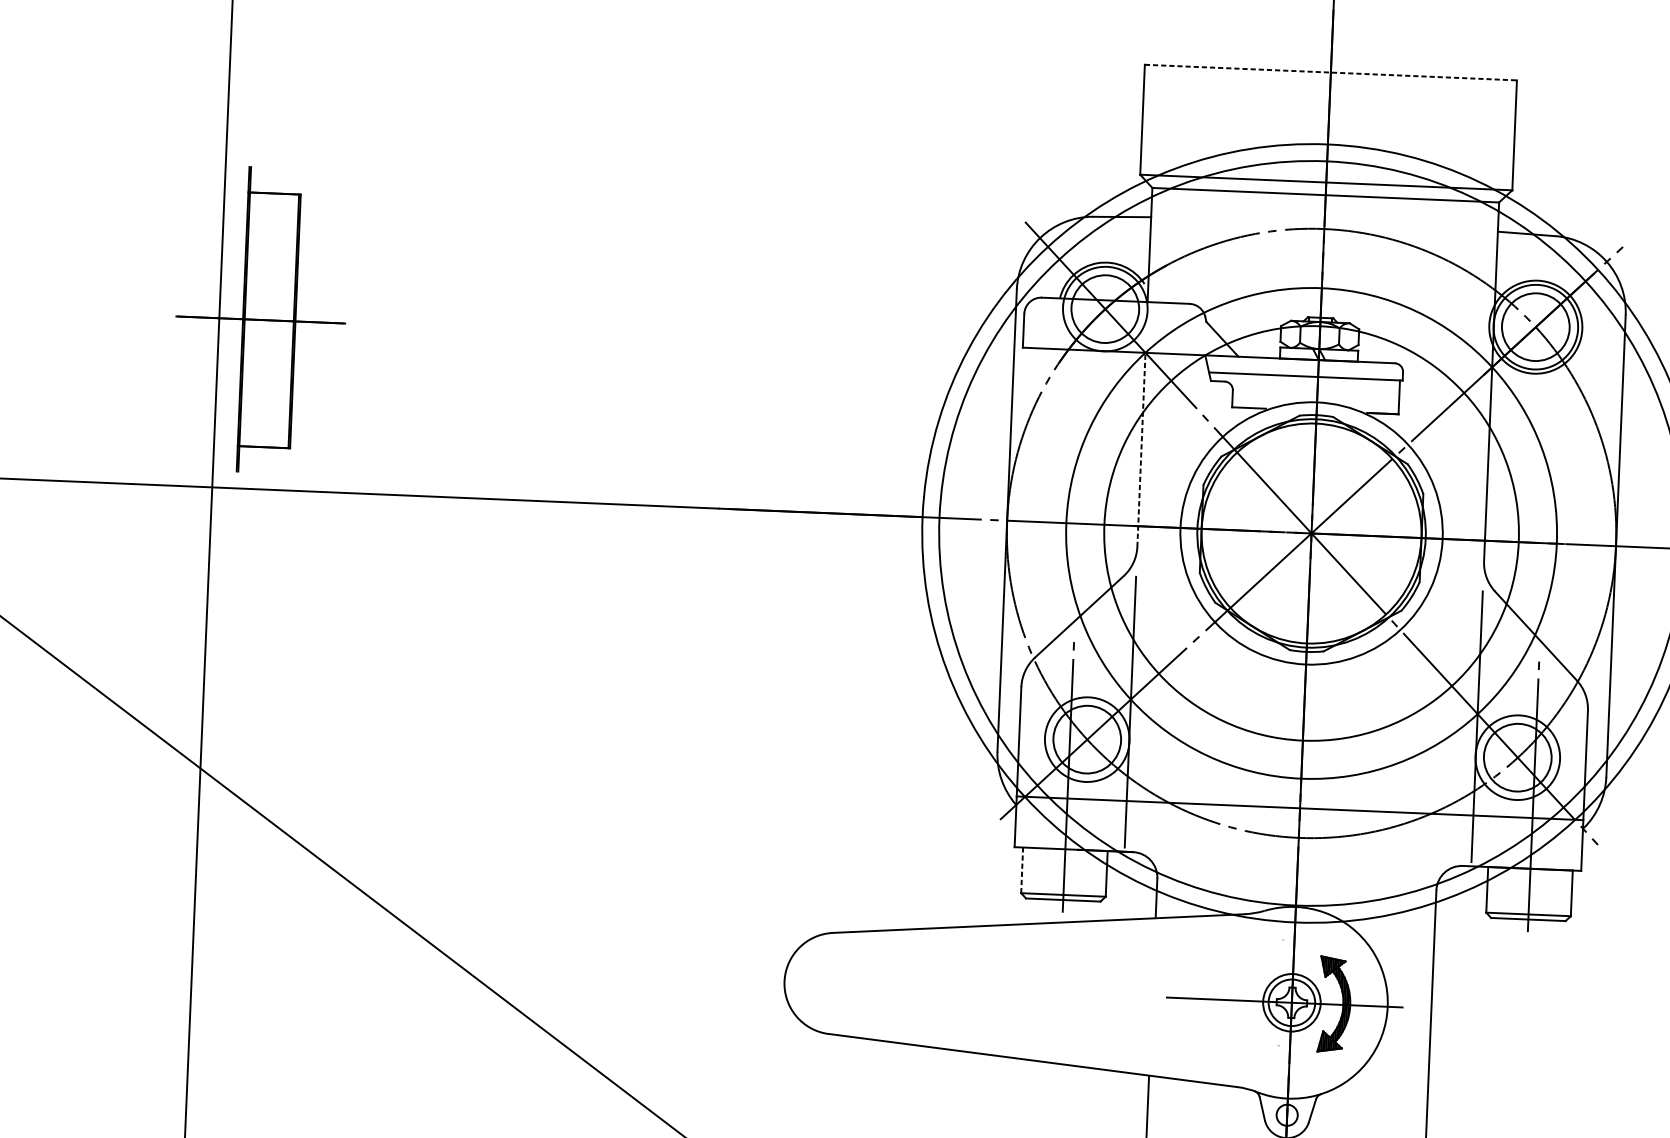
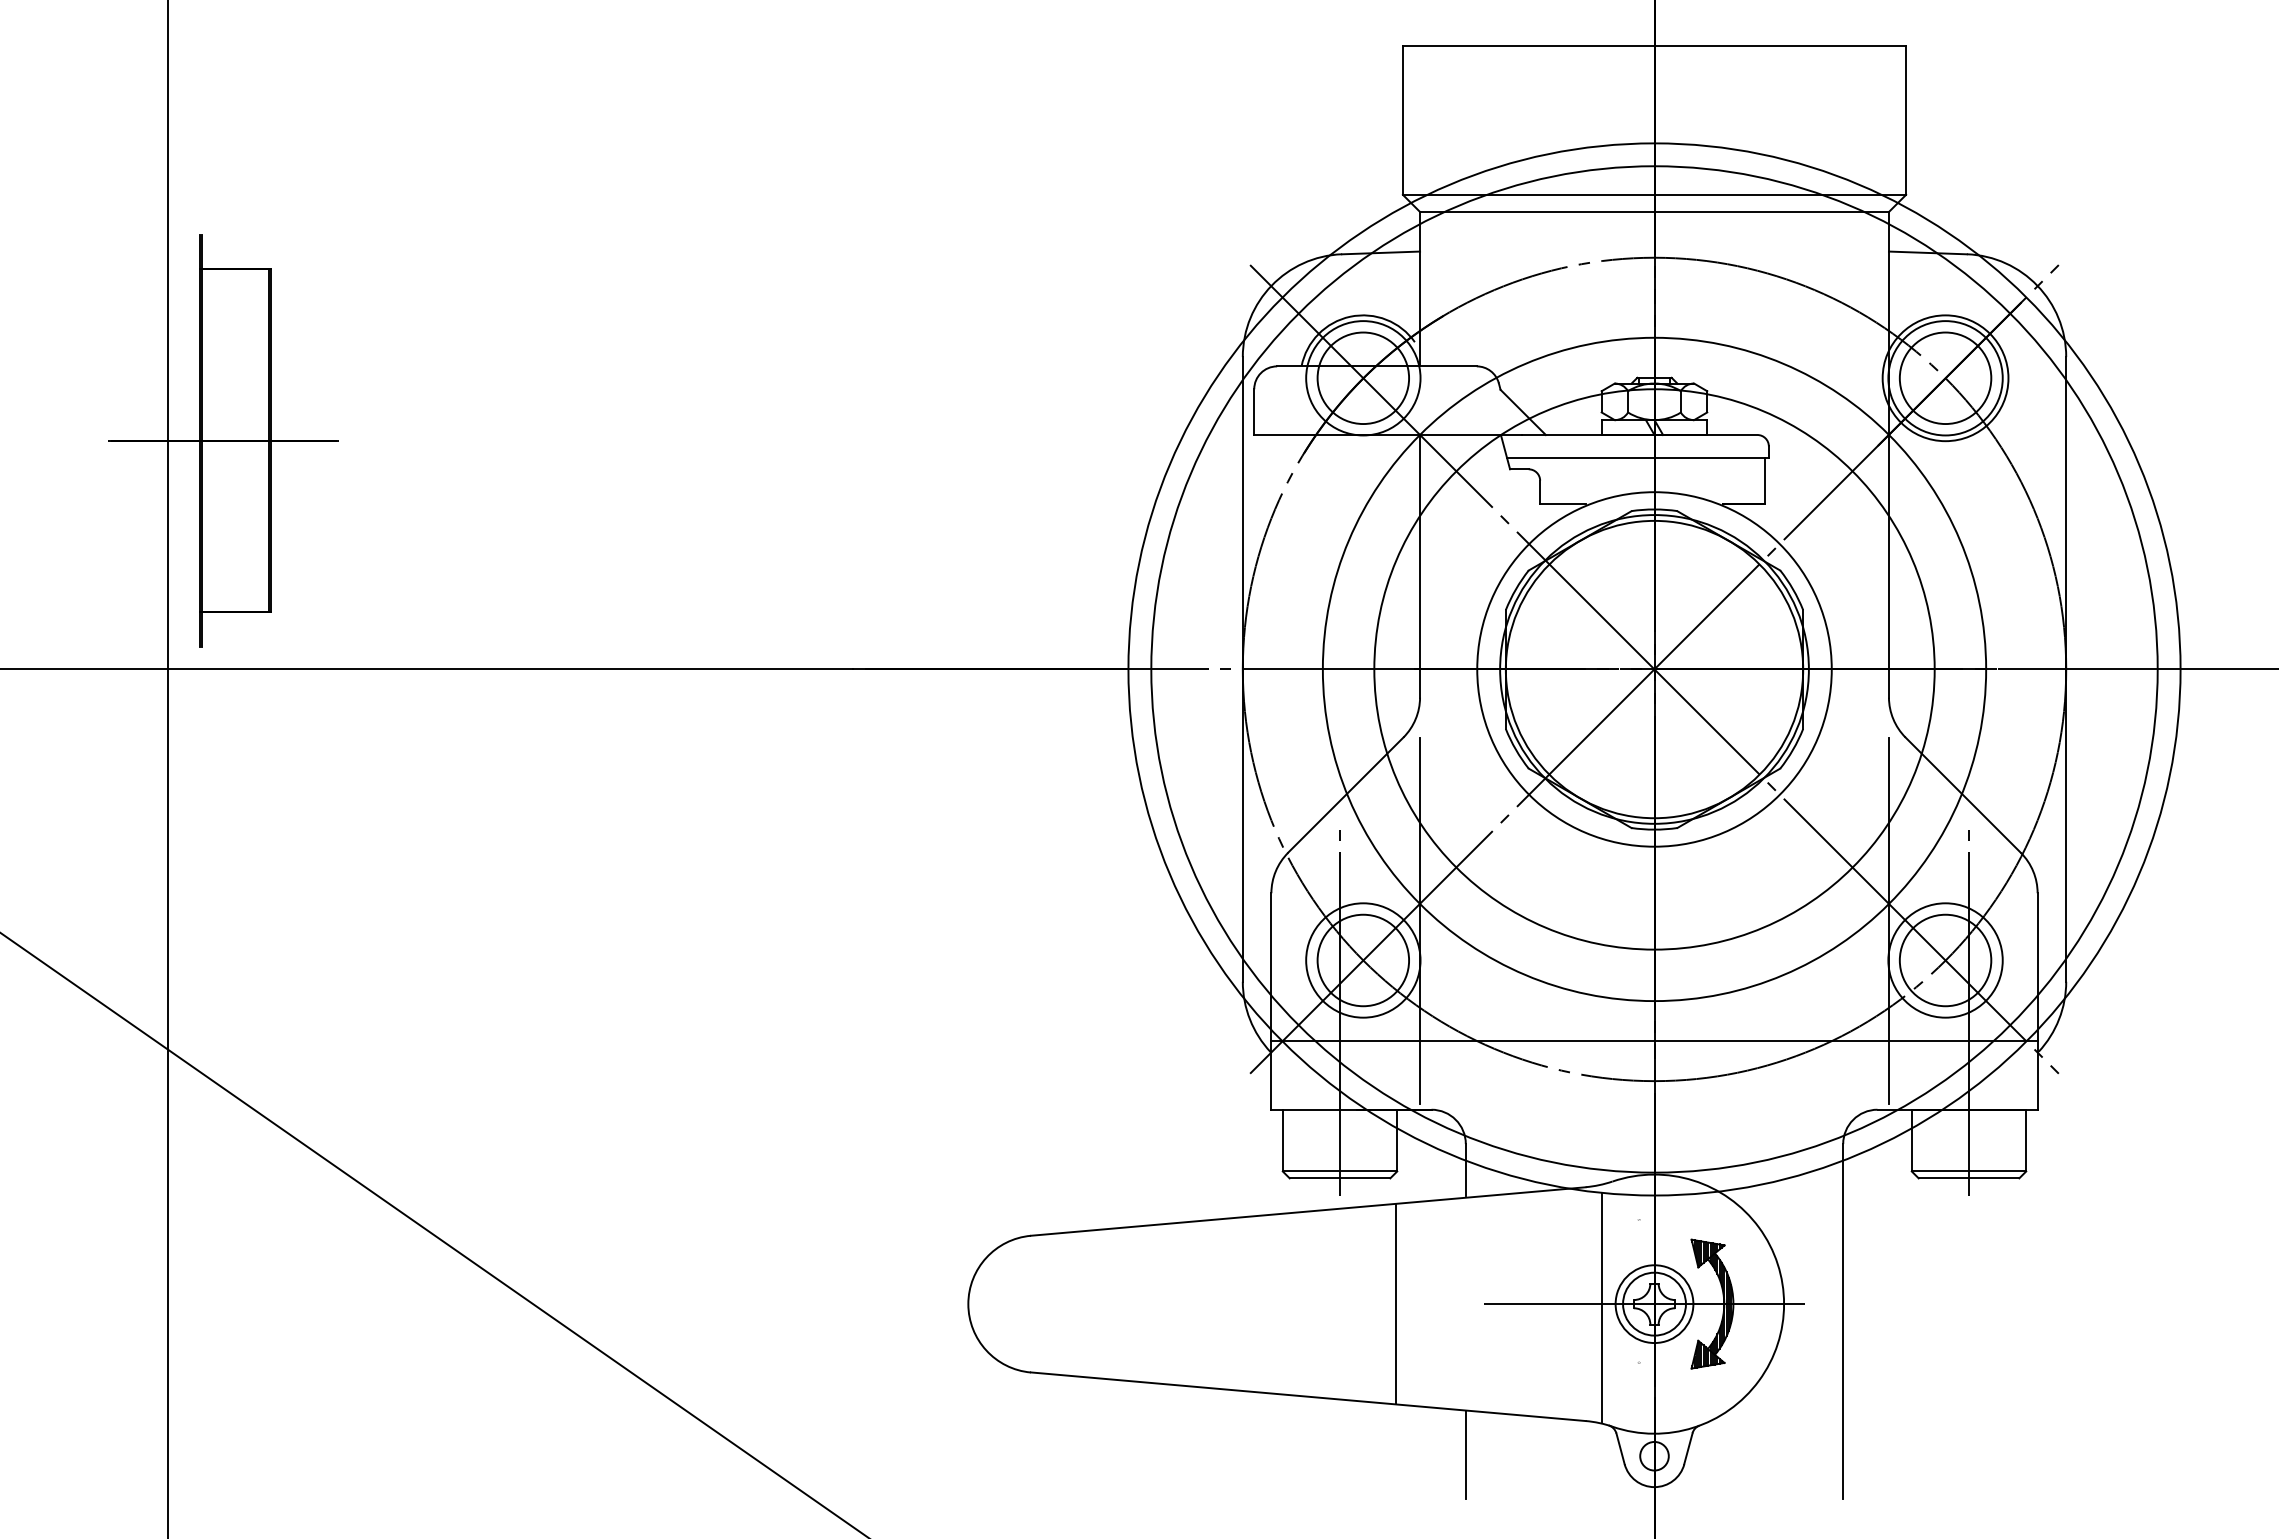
line: (1330, 72) -> (1654, 46), dashed -> solid
line: (1141, 449) -> (1420, 565), dashed -> solid
line: (1021, 870) -> (1282, 1140), dashed -> solid
line: (1101, 995) -> (1396, 1304), added
line: (1252, 1003) -> (1601, 1307), added

